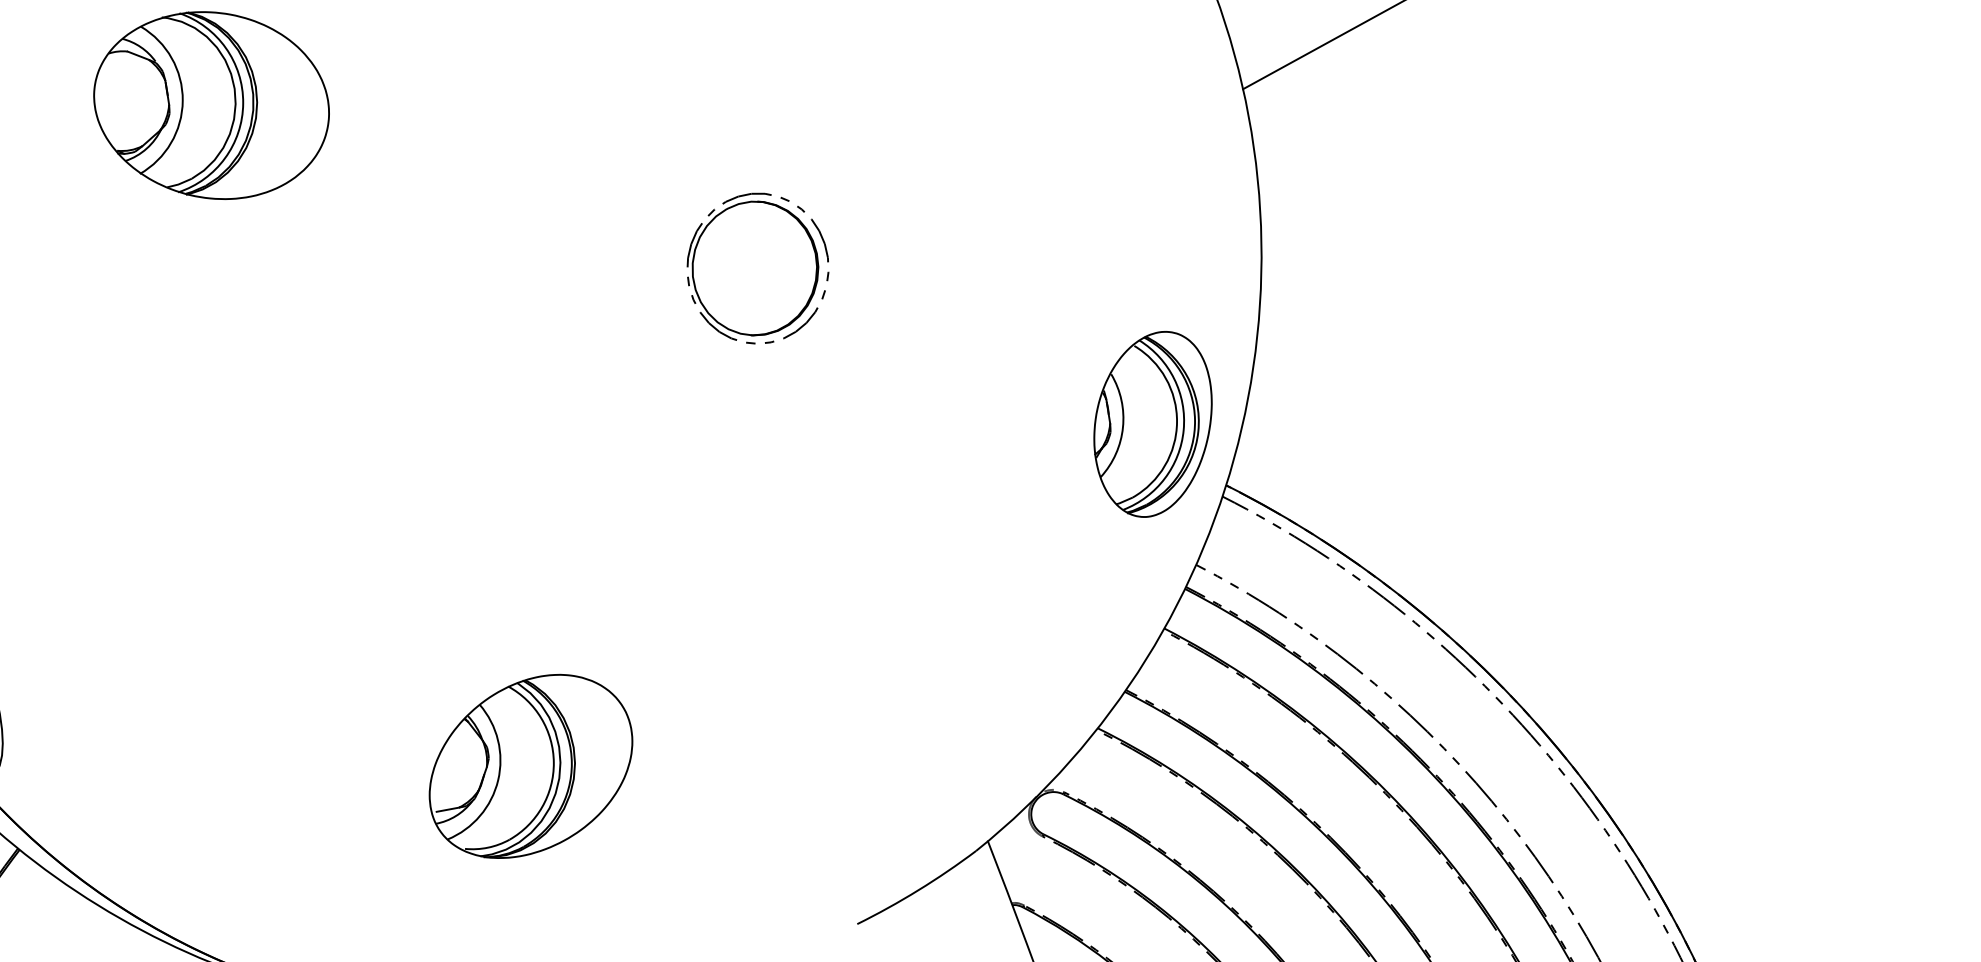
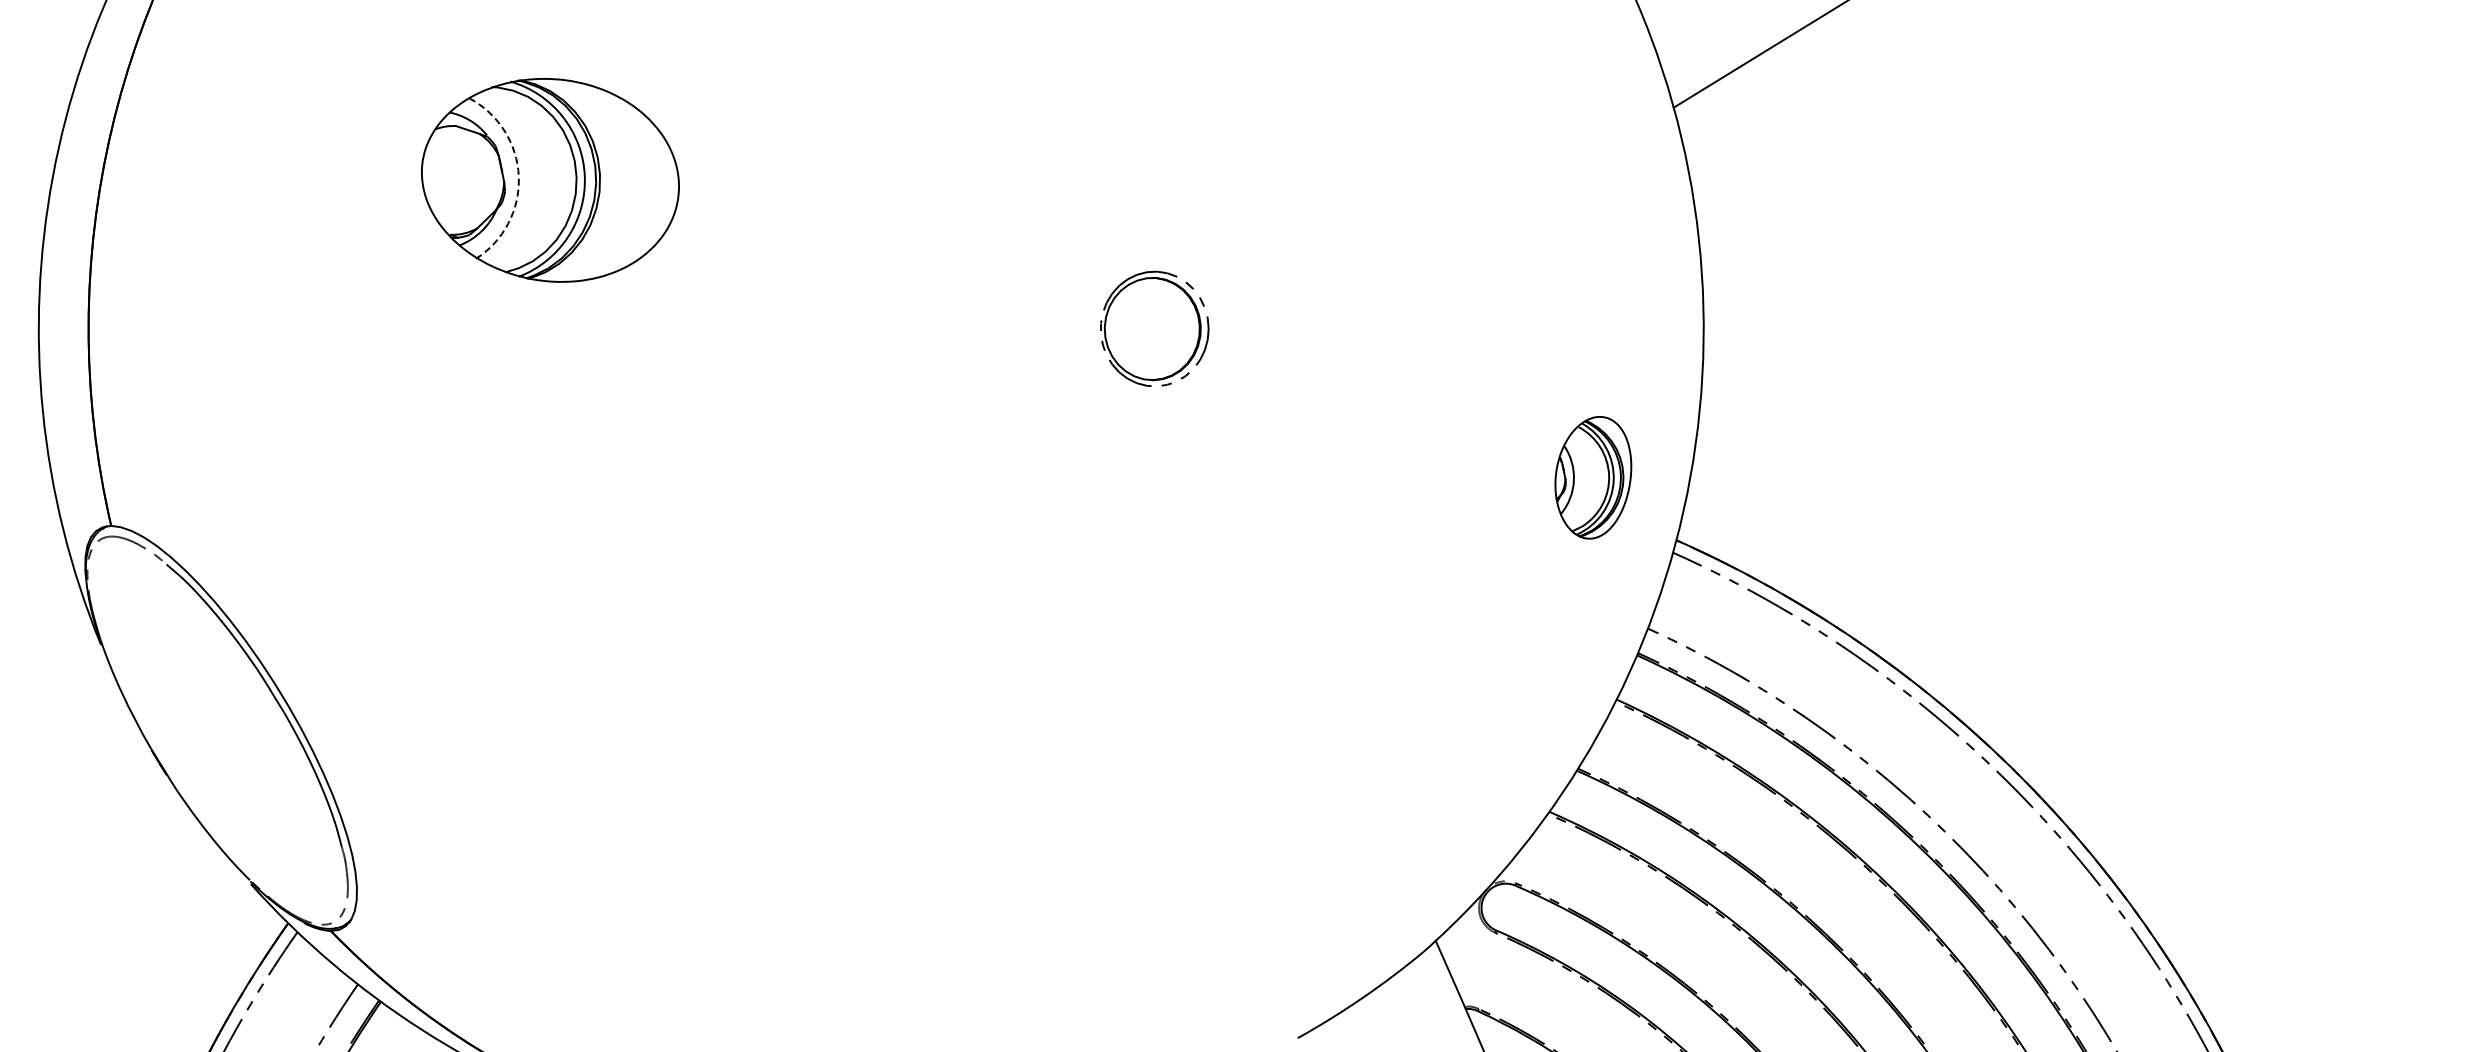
arc: (182, 100) -> (518, 176), solid -> dashed
part: (757, 268) -> (1154, 328), size x0.7
part: (1153, 424) -> (1593, 477), size x0.6
part: (530, 766) -> (933, 883), removed

